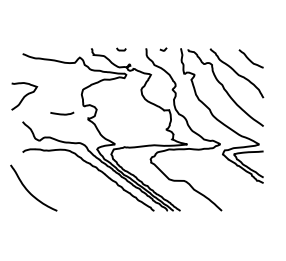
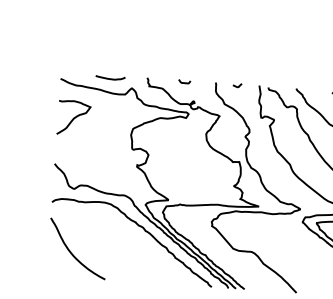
curve: (24, 96) -> (74, 118), moved
curve: (62, 113) -> (110, 77), moved
curve: (29, 191) -> (72, 252), moved

